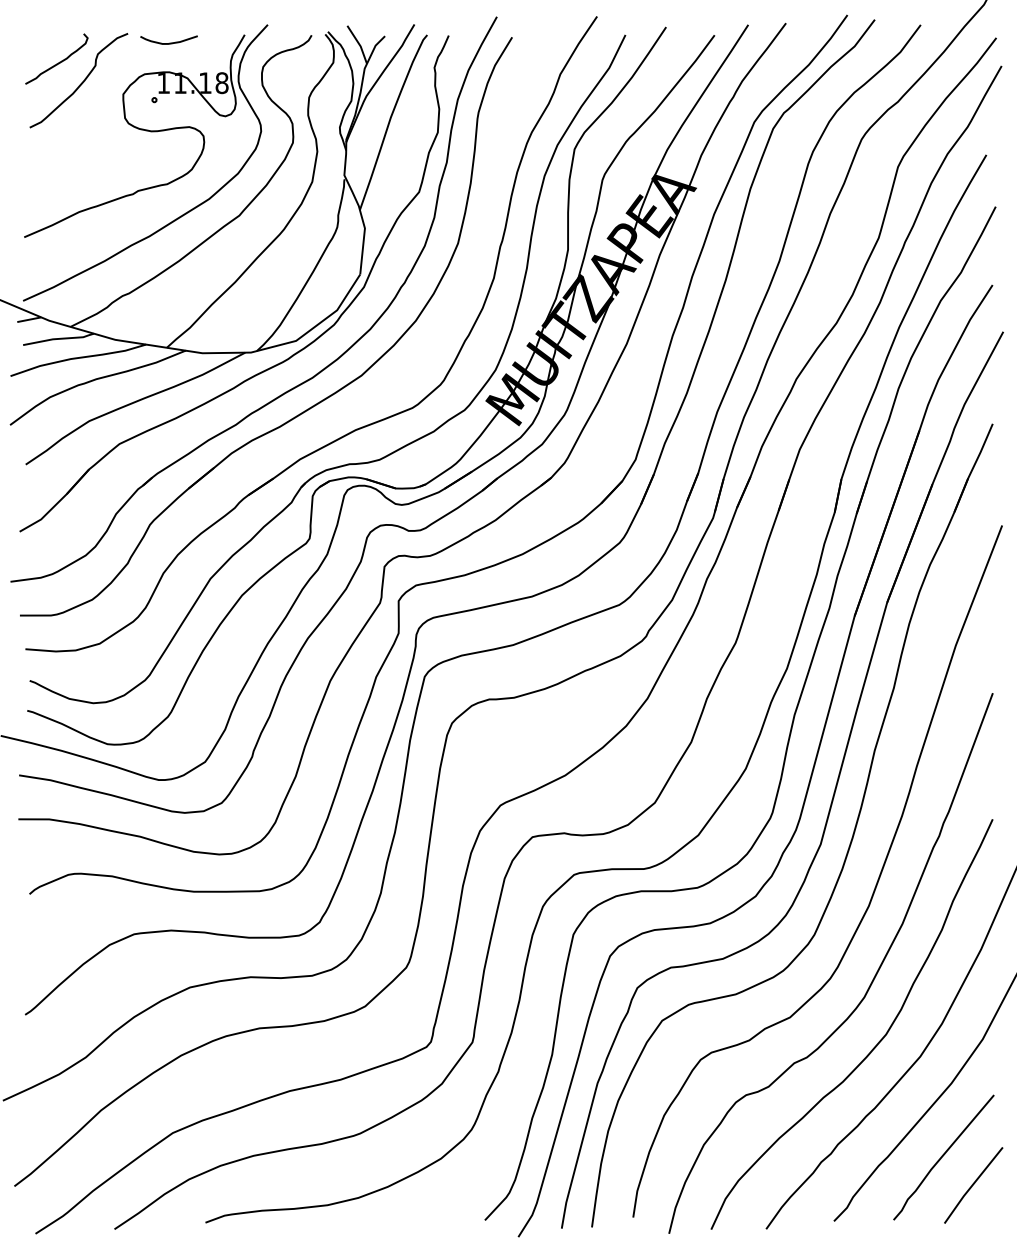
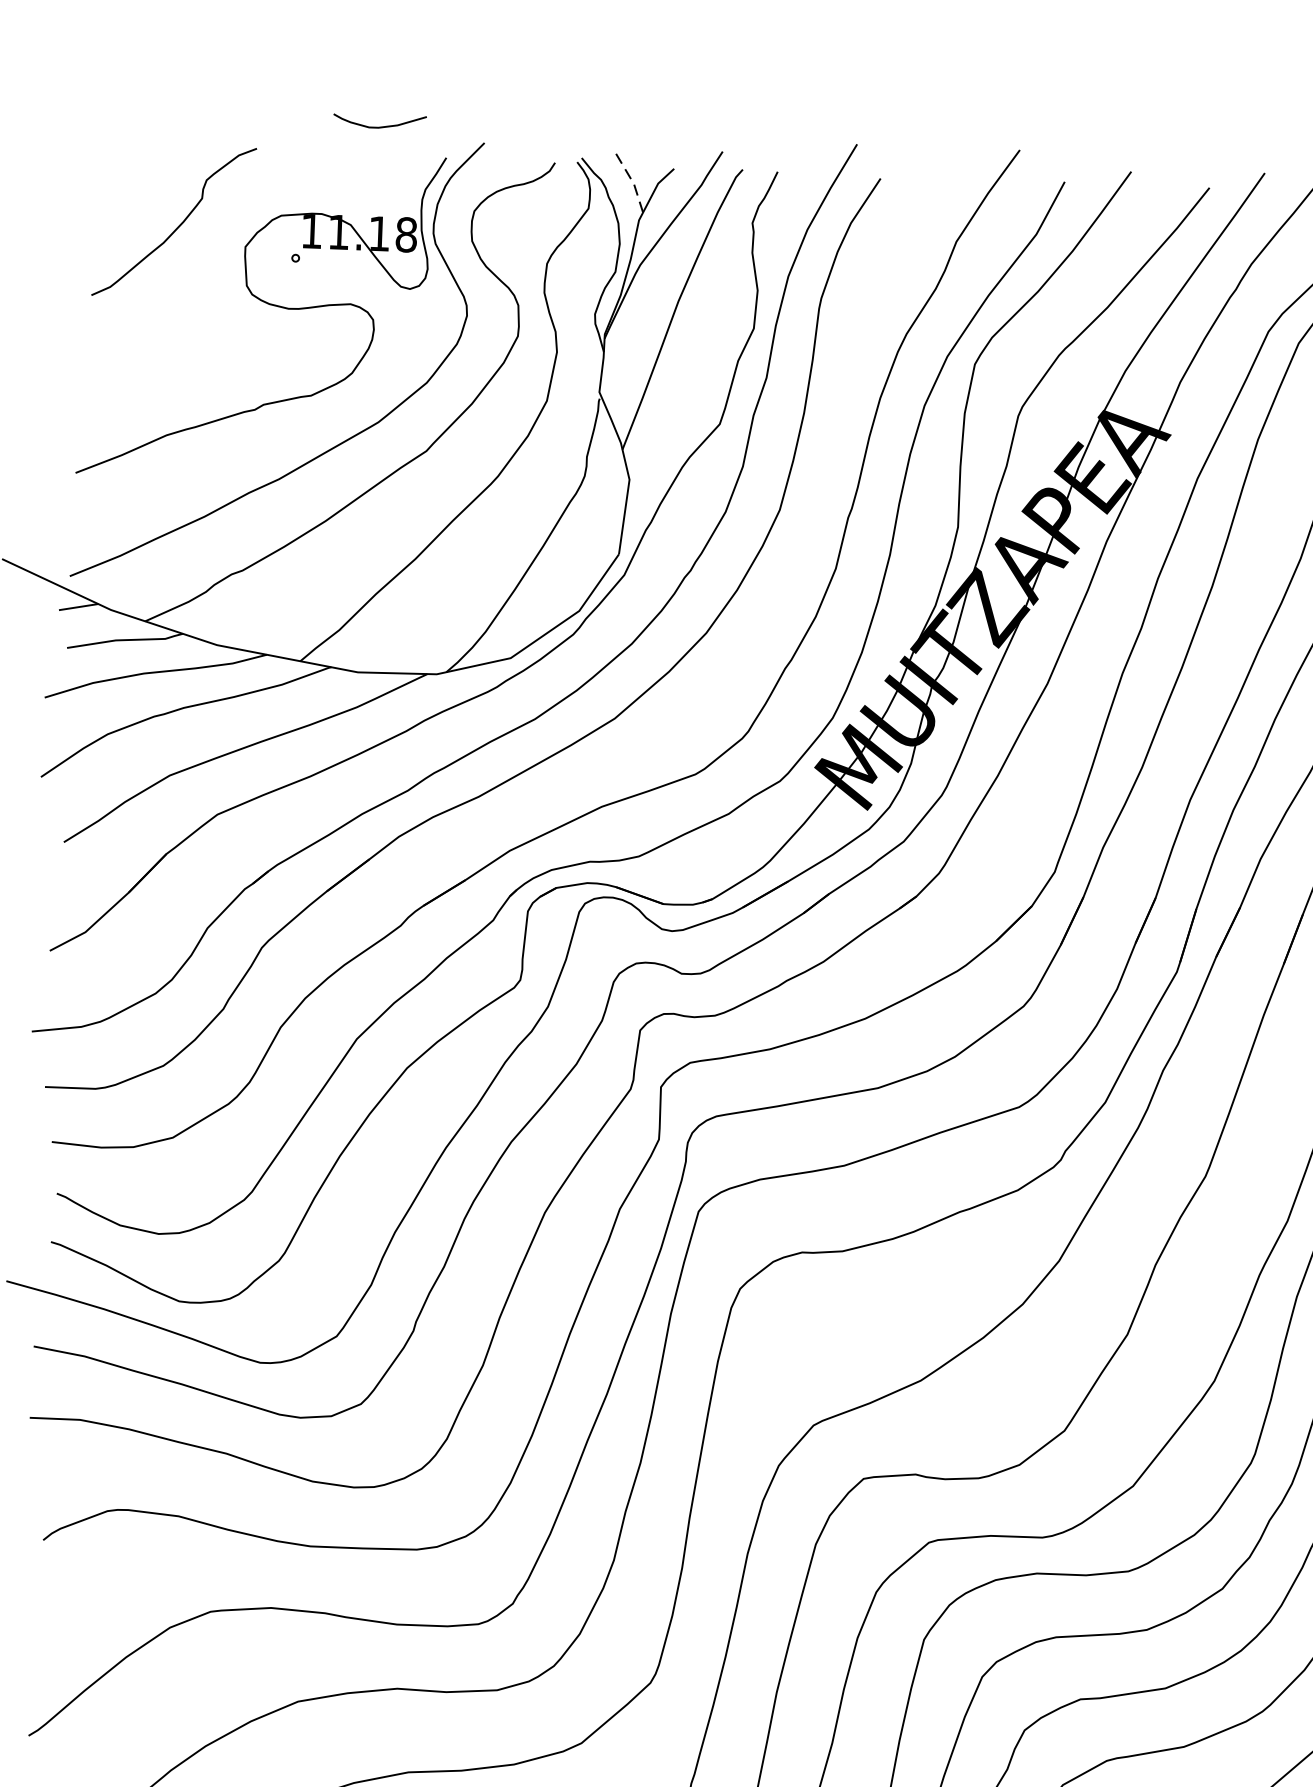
curve: (169, 42) -> (380, 125), moved
line: (359, 44) -> (632, 180), solid -> dashed
curve: (59, 61) -> (143, 189), removed

